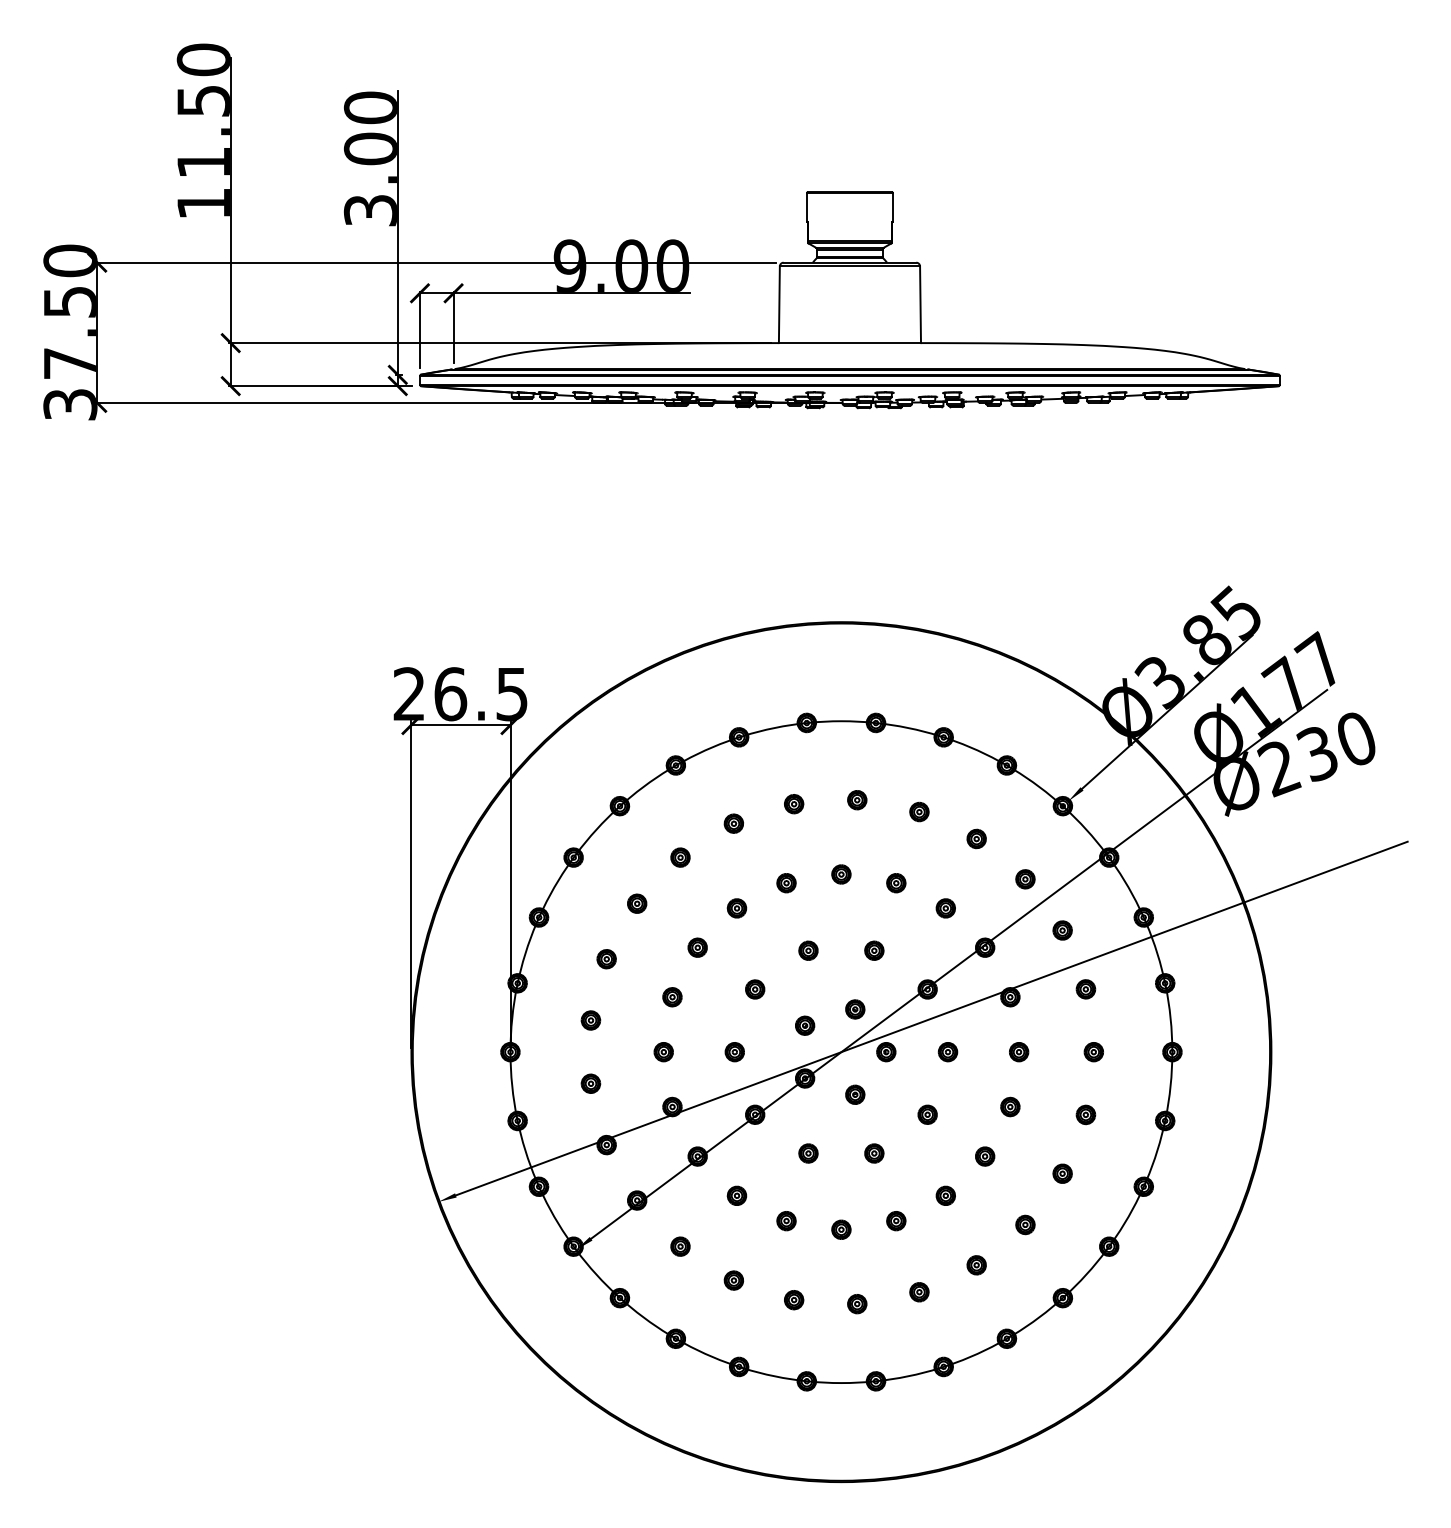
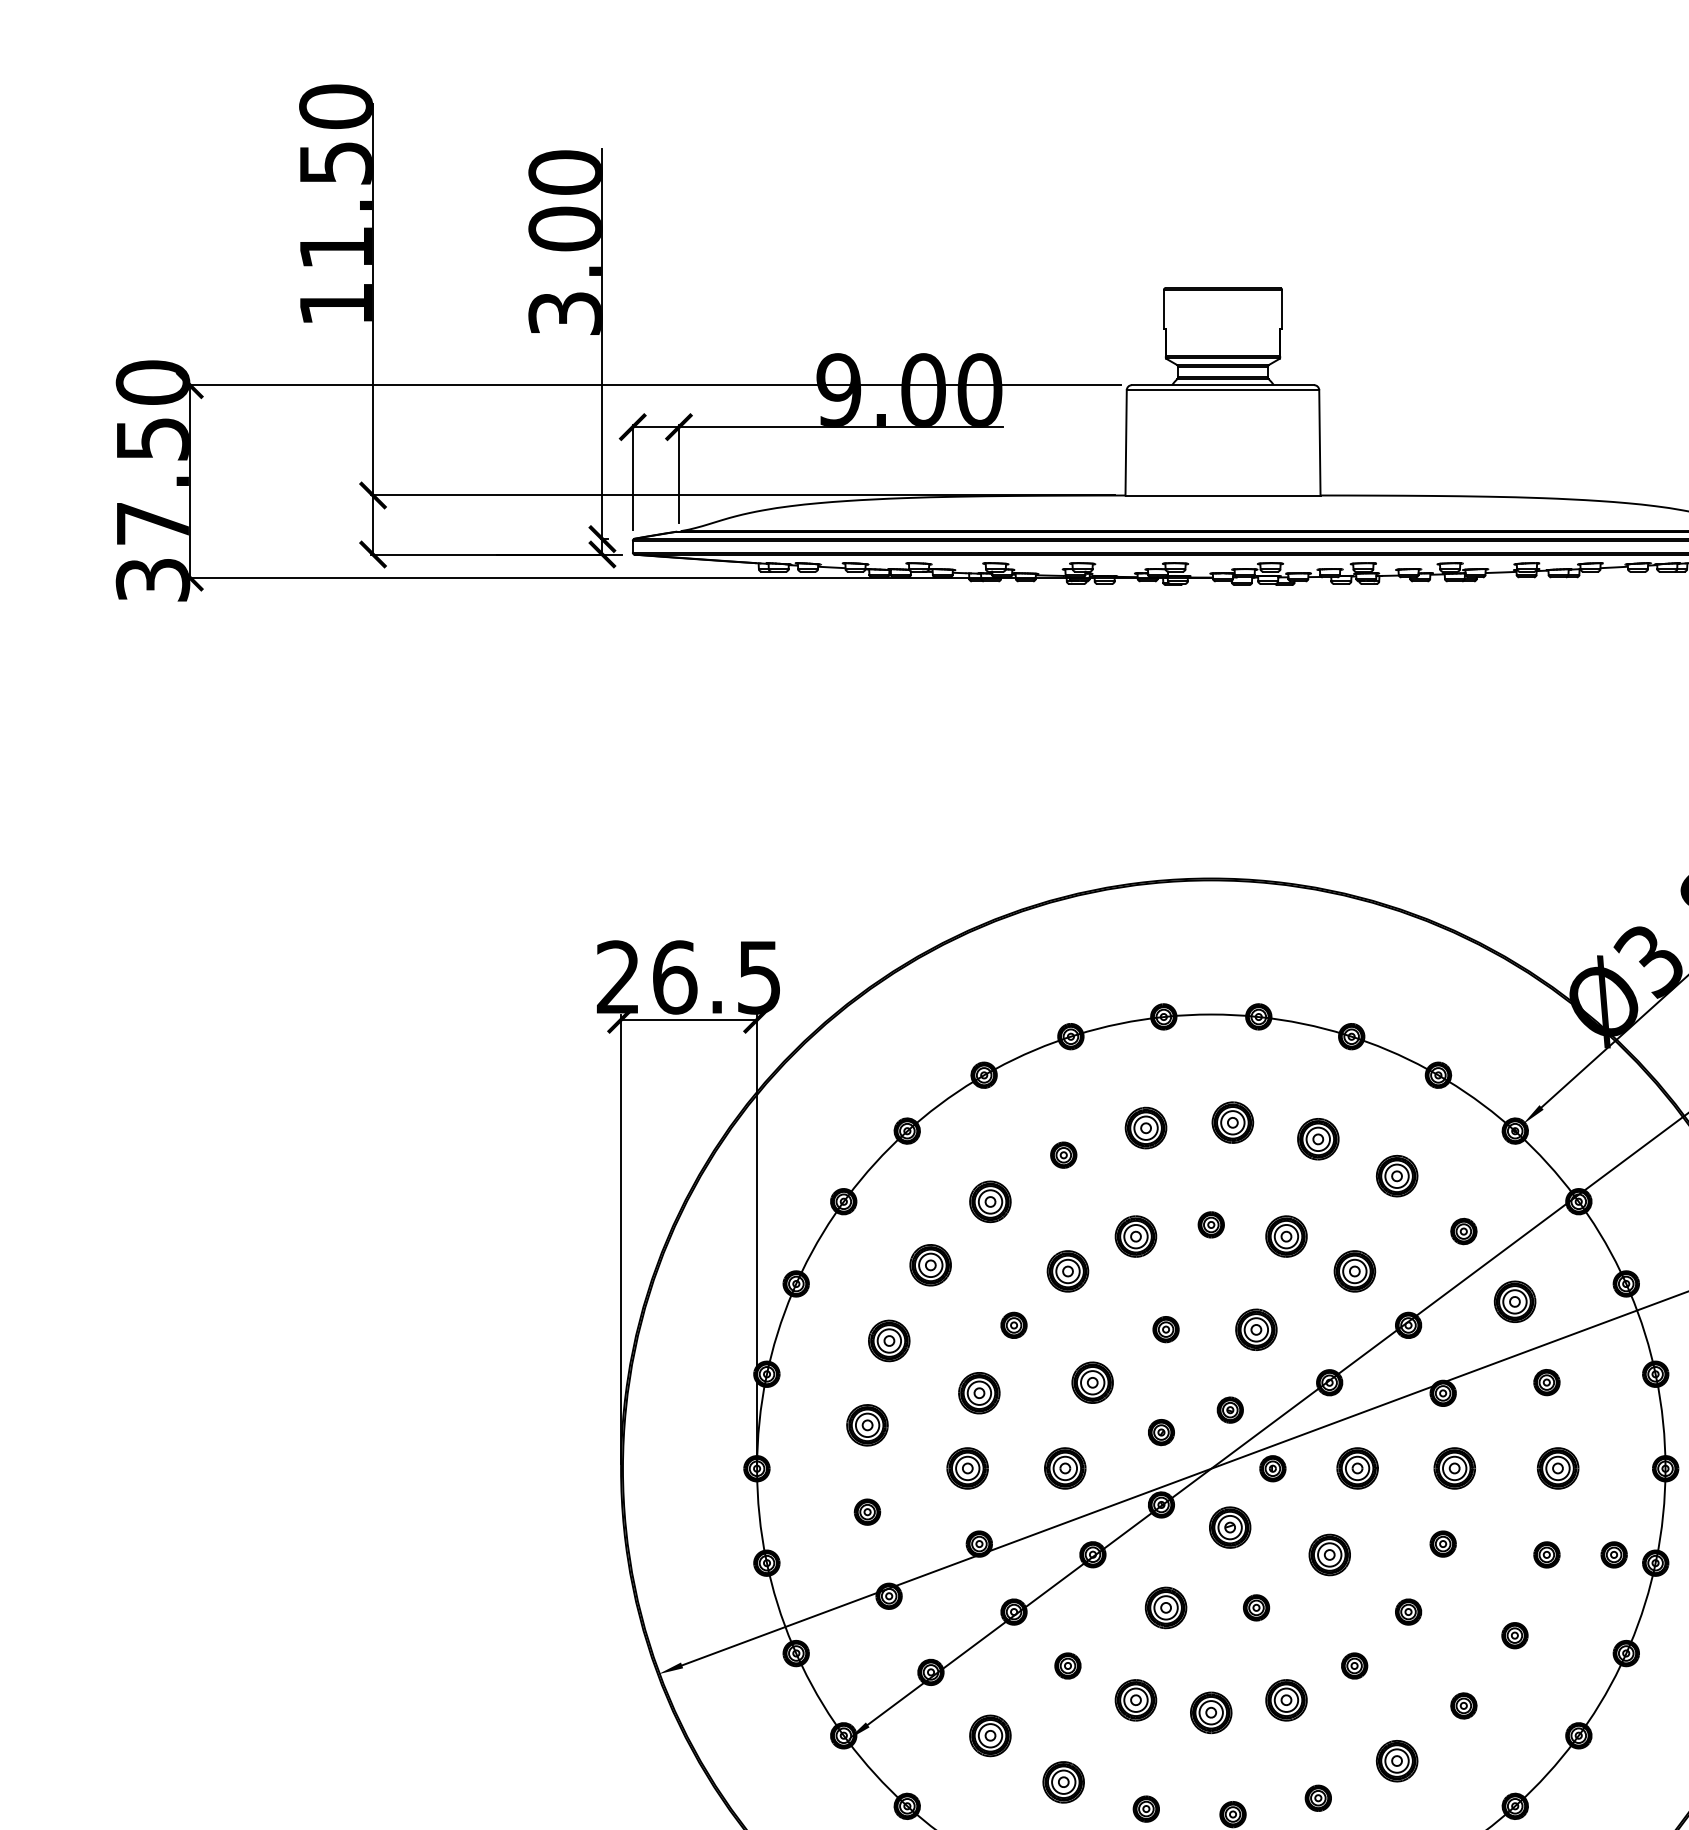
part: (857, 800) -> (1233, 1123), size x1.6
part: (794, 804) -> (1146, 1128), size x1.6
part: (919, 811) -> (1318, 1138), size x1.6
part: (976, 838) -> (1396, 1175), size x1.6
part: (680, 857) -> (990, 1201), size x1.6
part: (786, 883) -> (1135, 1237), size x1.6
part: (896, 883) -> (1286, 1237), size x1.6
part: (637, 903) -> (931, 1264), size x1.6
part: (736, 908) -> (1067, 1271), size x1.6
part: (945, 908) -> (1354, 1271), size x1.6
part: (1062, 930) -> (1514, 1301), size x1.6
part: (874, 950) -> (1256, 1329), size x1.6
part: (606, 959) -> (888, 1341), size x1.6
part: (755, 989) -> (1093, 1382), size x1.6
part: (672, 997) -> (979, 1393), size x1.6
part: (590, 1020) -> (866, 1425), size x1.6
part: (663, 1052) -> (967, 1469), size x1.6
part: (734, 1052) -> (1064, 1469), size x1.6
part: (947, 1052) -> (1356, 1469), size x1.6
part: (1019, 1052) -> (1455, 1469), size x1.6
part: (1093, 1052) -> (1557, 1469), size x1.6
part: (855, 1094) -> (1230, 1526), size x1.6
part: (927, 1114) -> (1329, 1554), size x1.6
part: (1134, 1114) -> (1613, 1554), added
part: (808, 1153) -> (1166, 1607), size x1.6
part: (786, 1221) -> (1135, 1701), size x1.6
part: (896, 1221) -> (1286, 1701), size x1.6
part: (841, 1229) -> (1211, 1712), size x1.6
part: (680, 1246) -> (990, 1735), size x1.6
part: (976, 1265) -> (1396, 1761), size x1.6
part: (733, 1280) -> (1063, 1782), size x1.6

